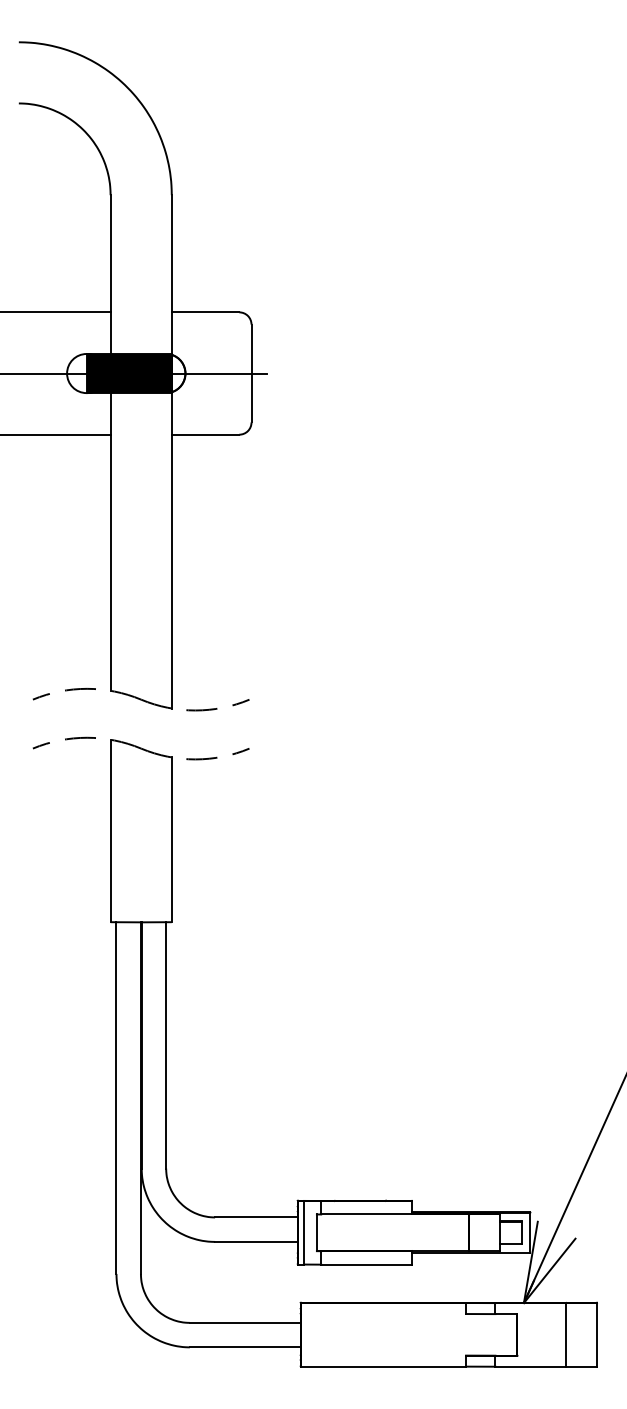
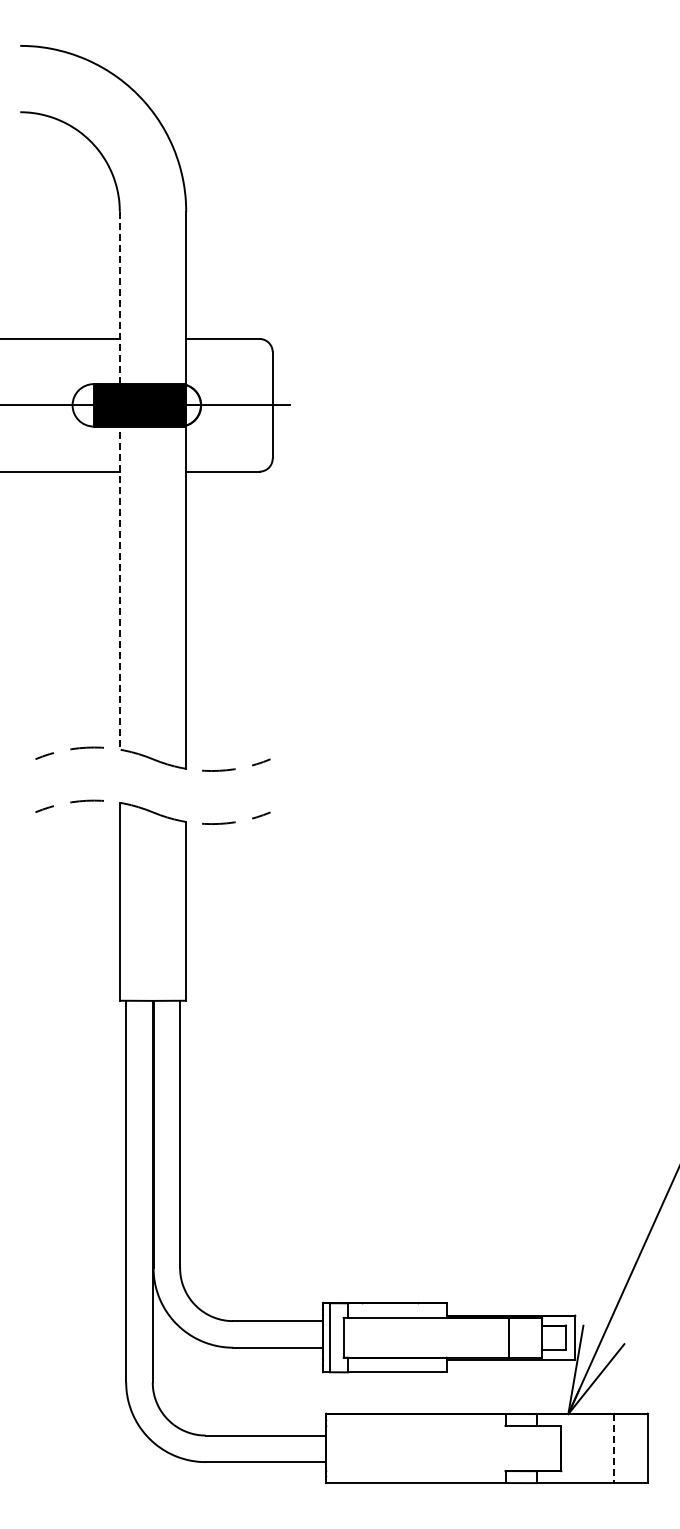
line: (110, 442) -> (119, 480), solid -> dashed
line: (566, 1334) -> (614, 1448), solid -> dashed

